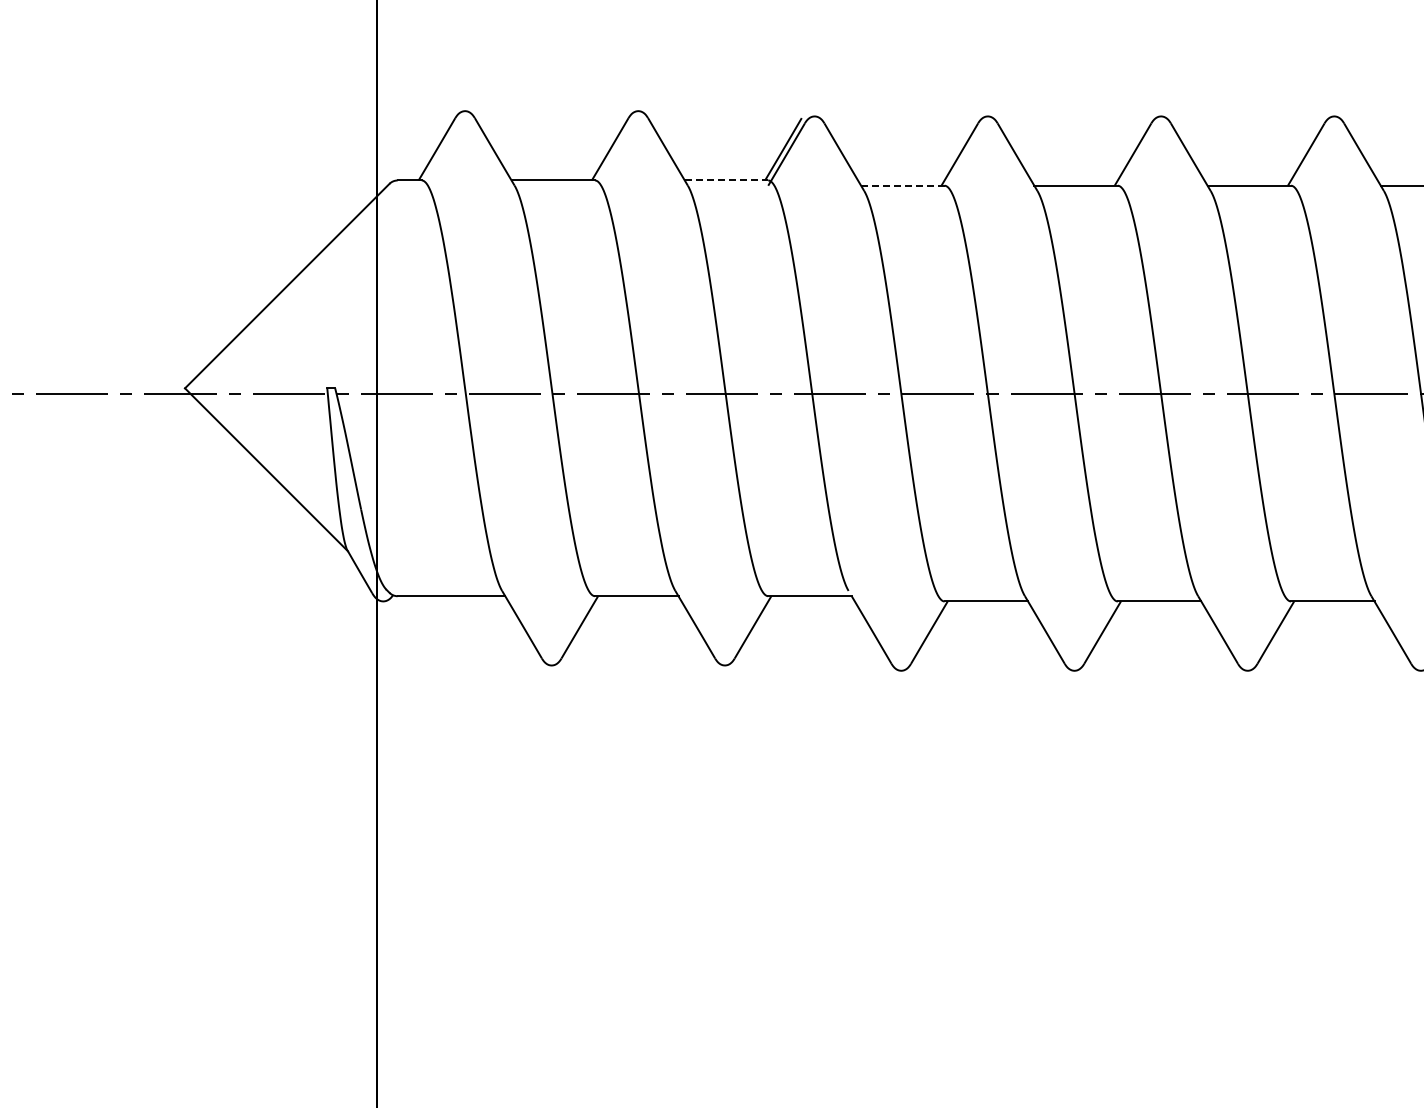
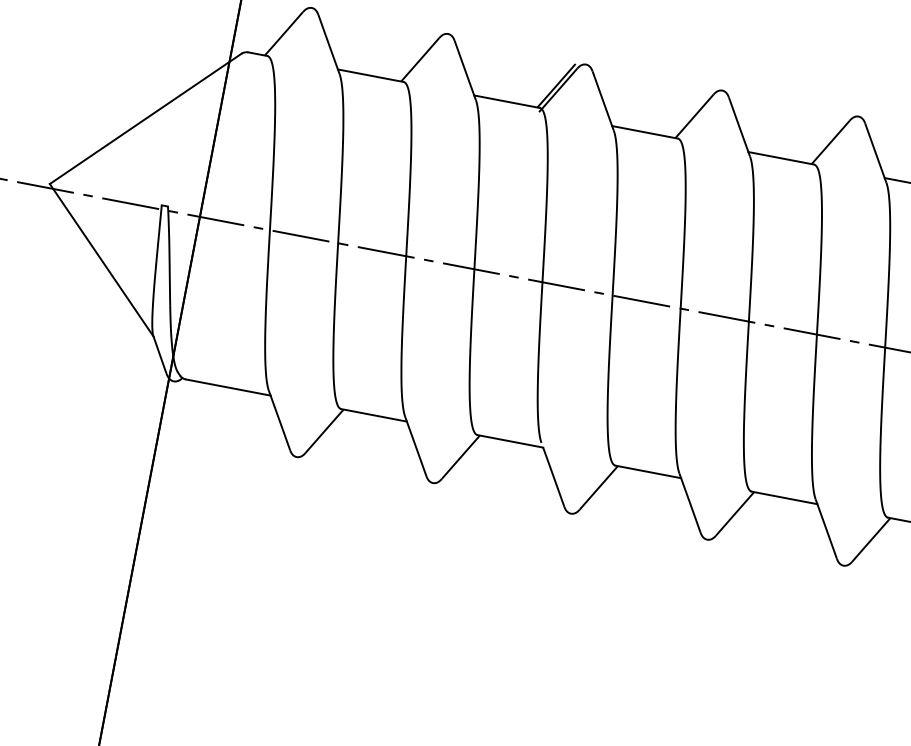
line: (726, 180) -> (507, 101), dashed -> solid
line: (902, 185) -> (644, 132), dashed -> solid

